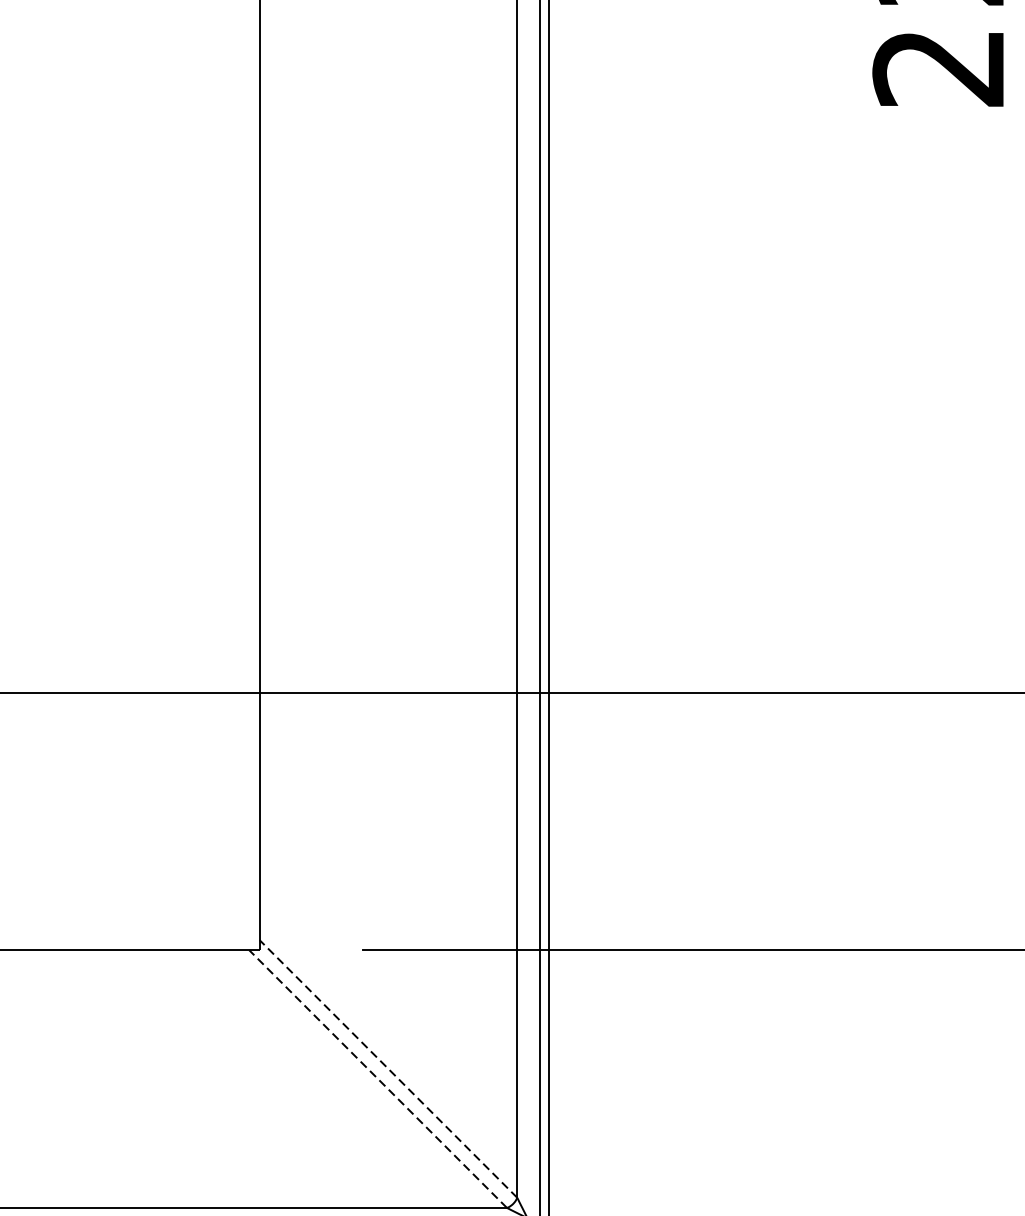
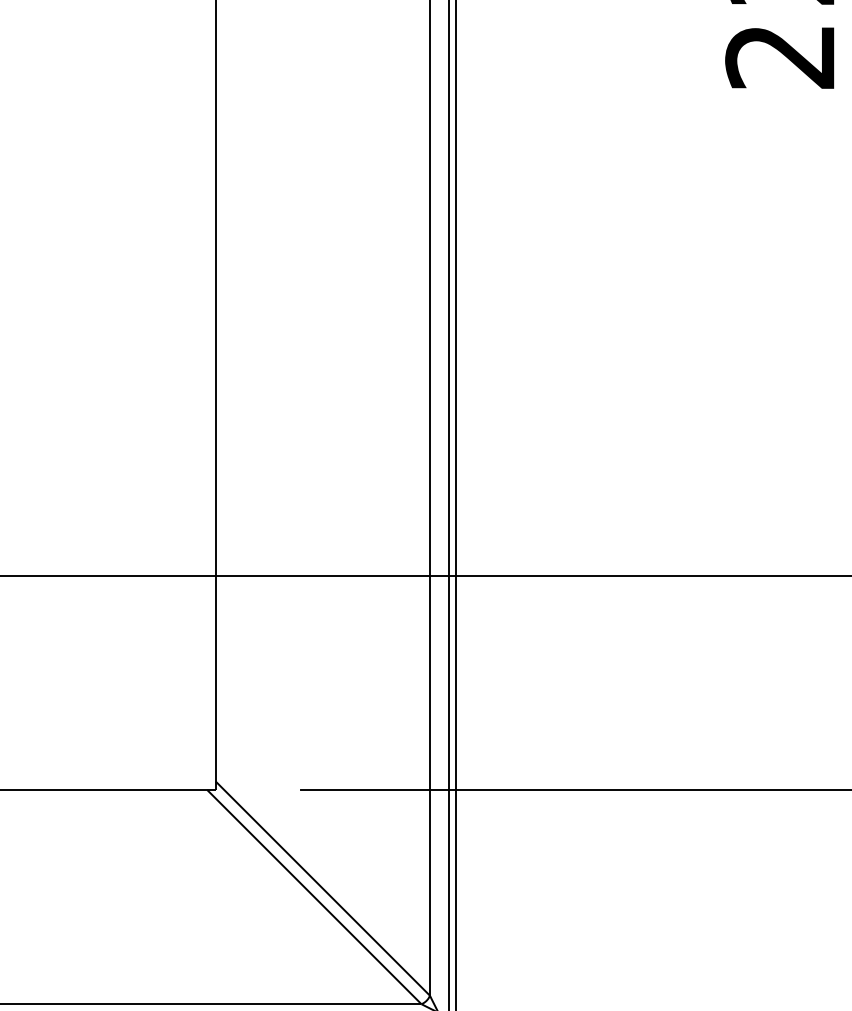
line: (387, 1068) -> (322, 888), dashed -> solid
line: (378, 1078) -> (314, 896), dashed -> solid

